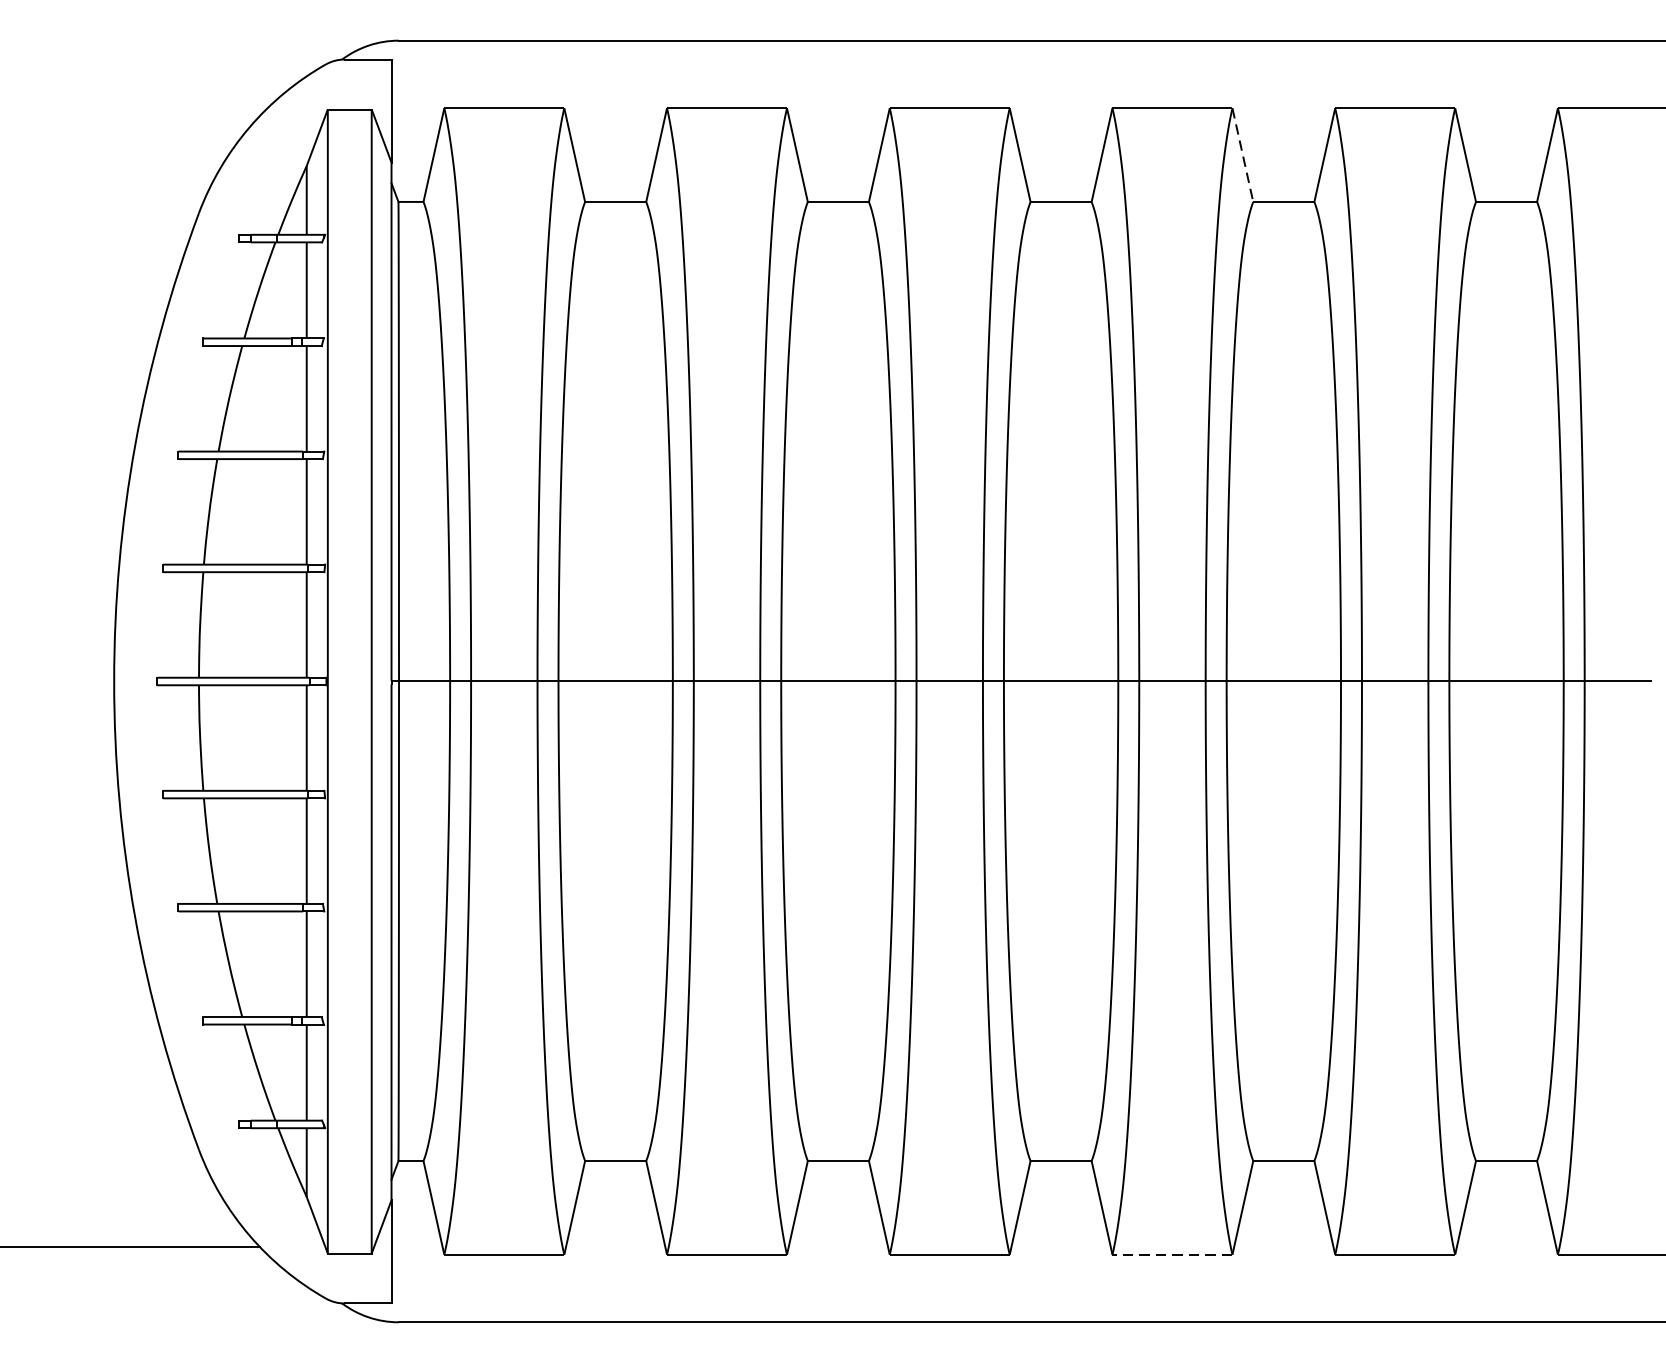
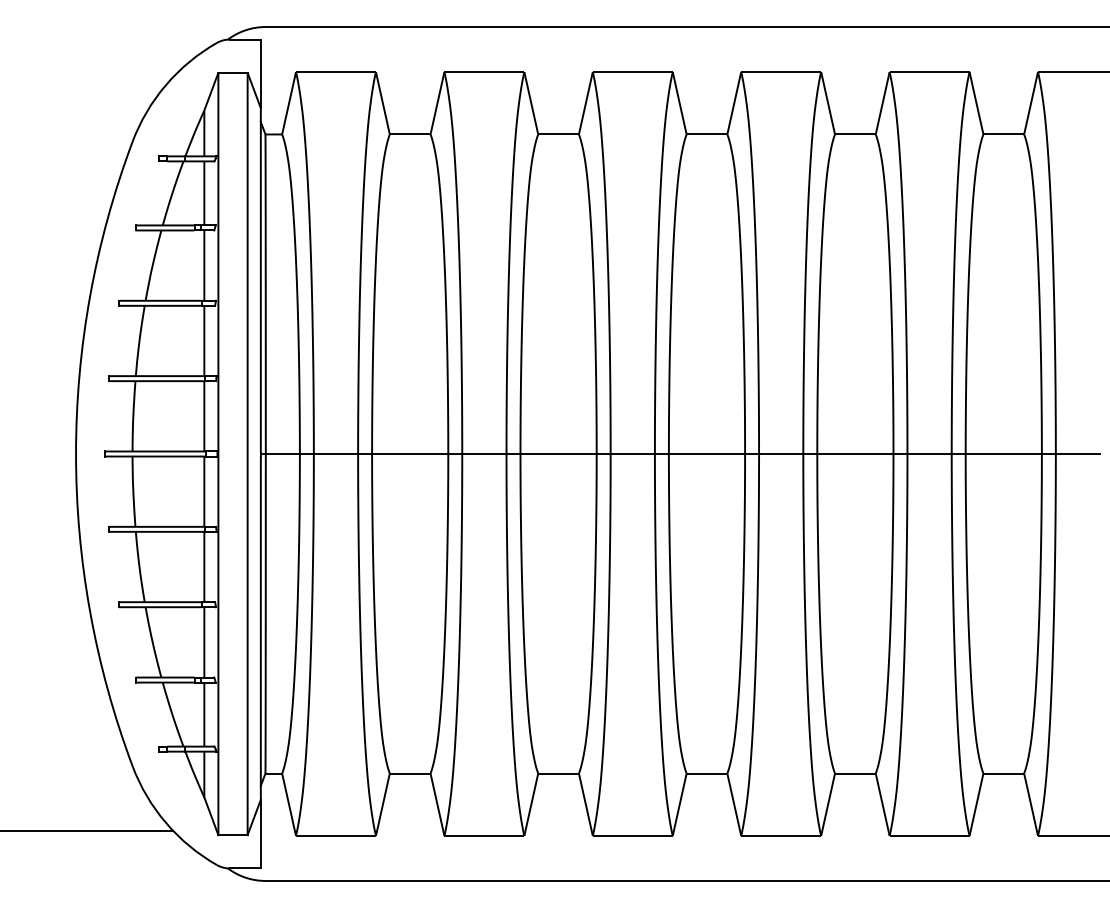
line: (1241, 153) -> (827, 102), dashed -> solid
line: (1172, 1254) -> (781, 835), dashed -> solid

